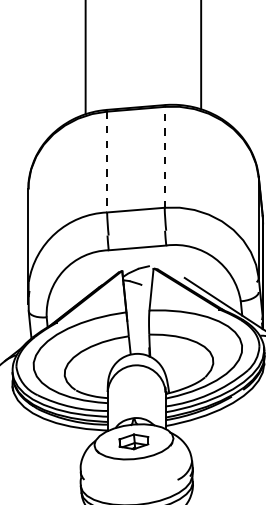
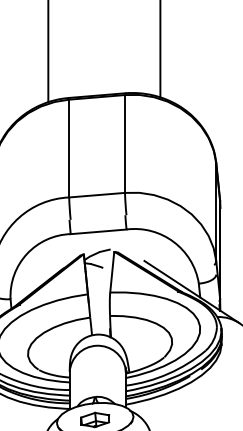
line: (164, 156) -> (124, 143), dashed -> solid
line: (107, 162) -> (69, 148), dashed -> solid

